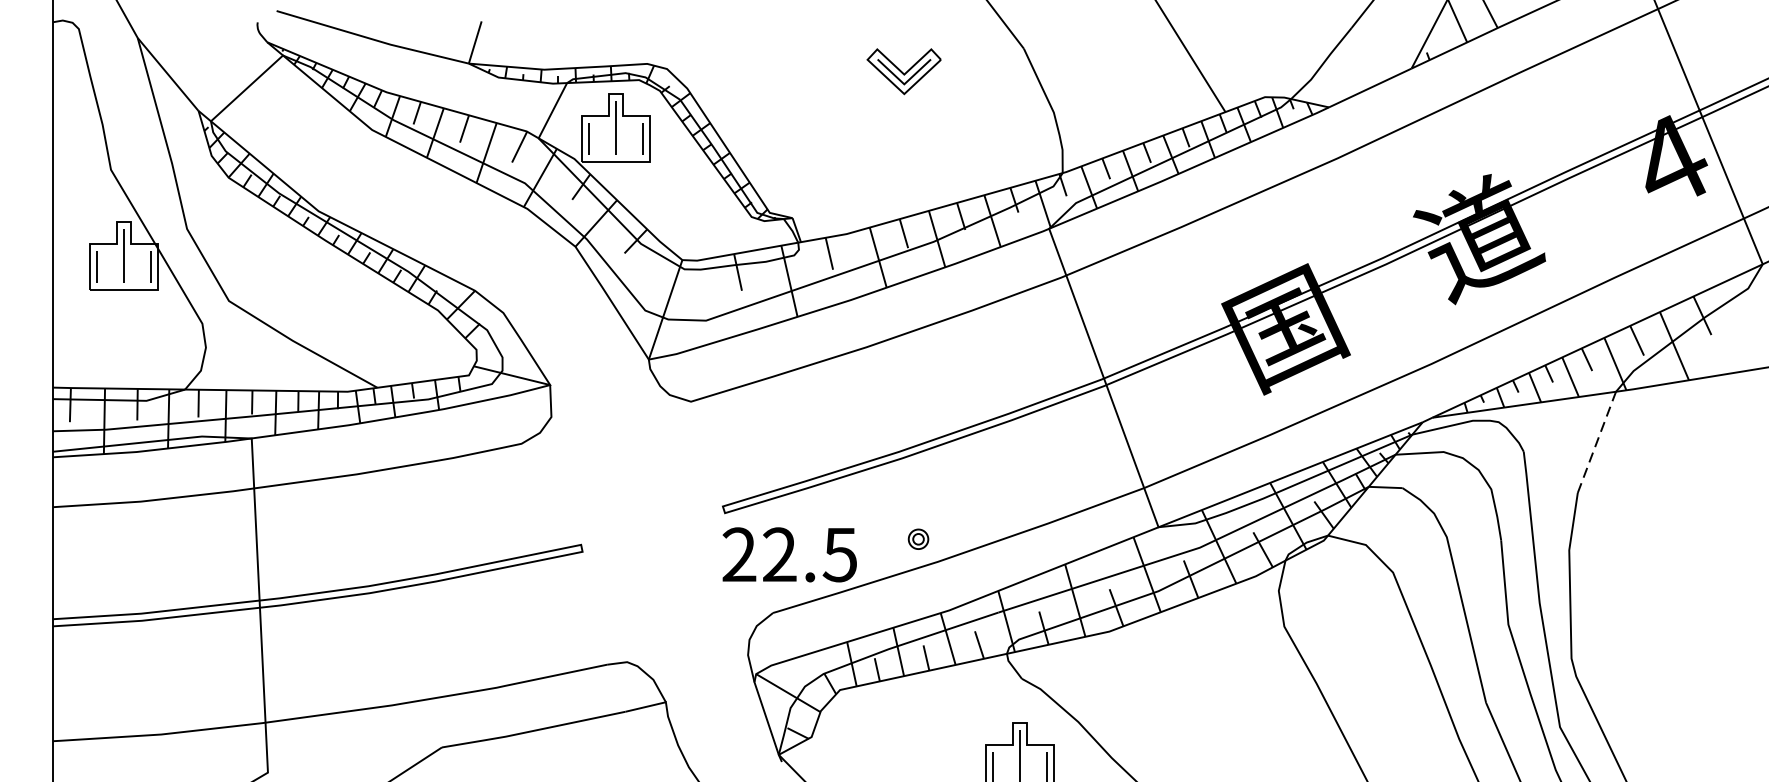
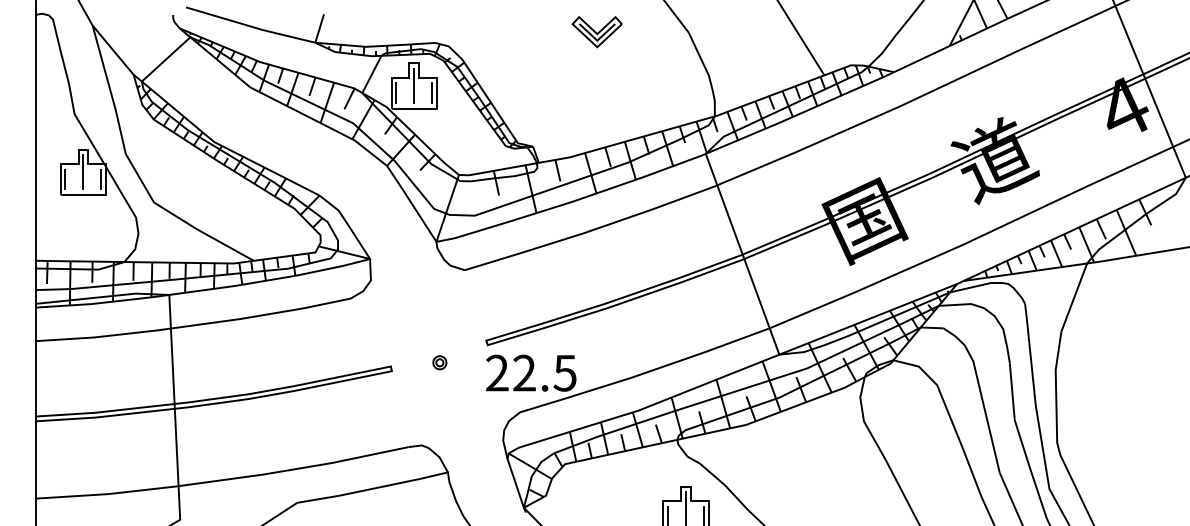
part: (903, 72) -> (596, 32), moved
line: (1597, 442) -> (1074, 297), dashed -> solid
part: (917, 538) -> (439, 362), moved

